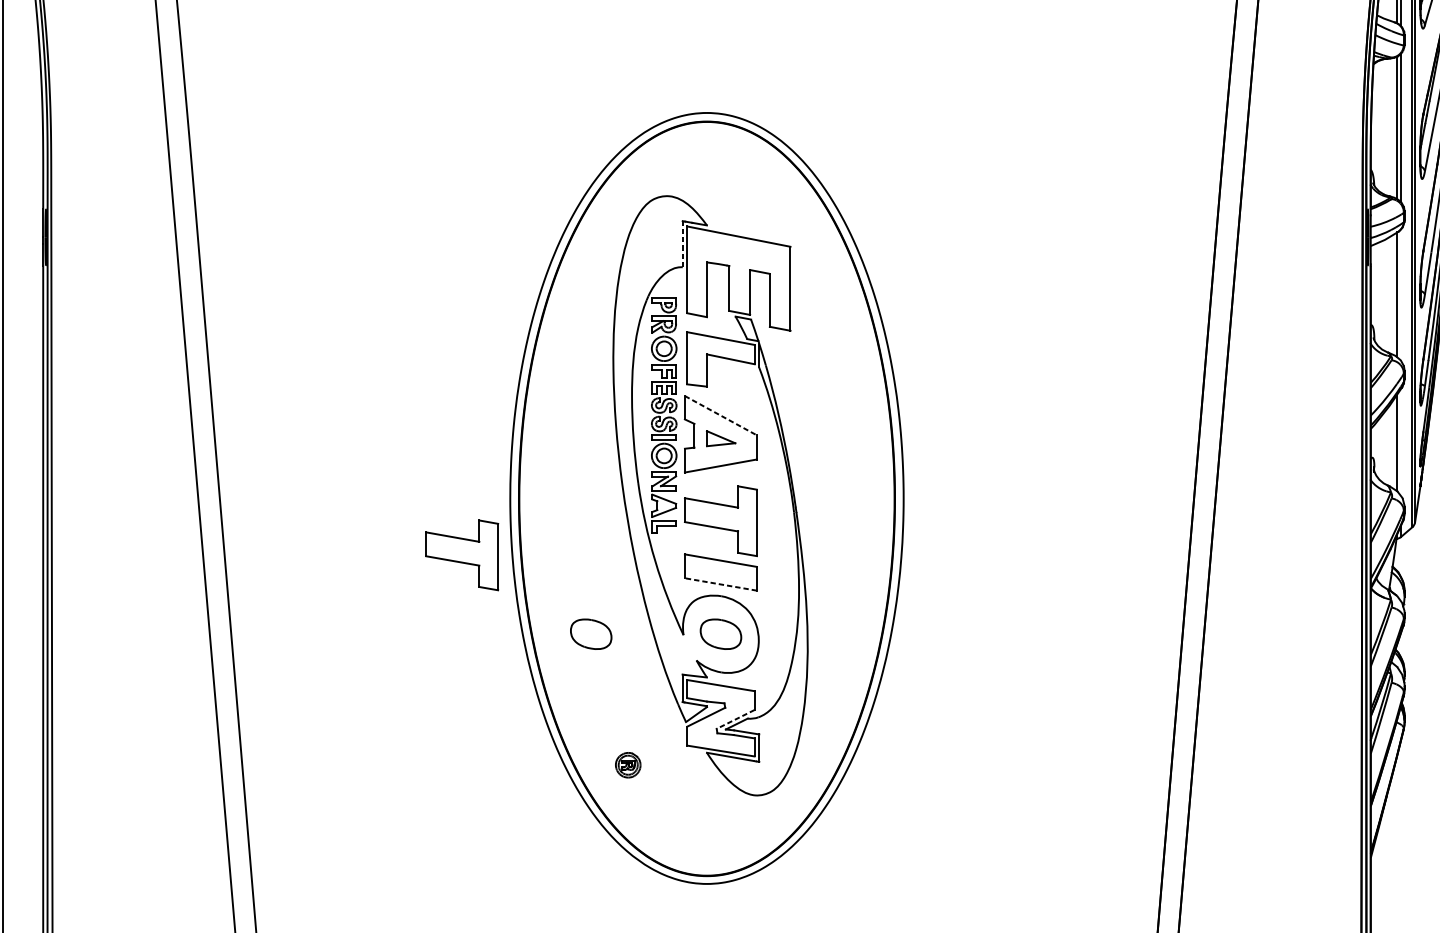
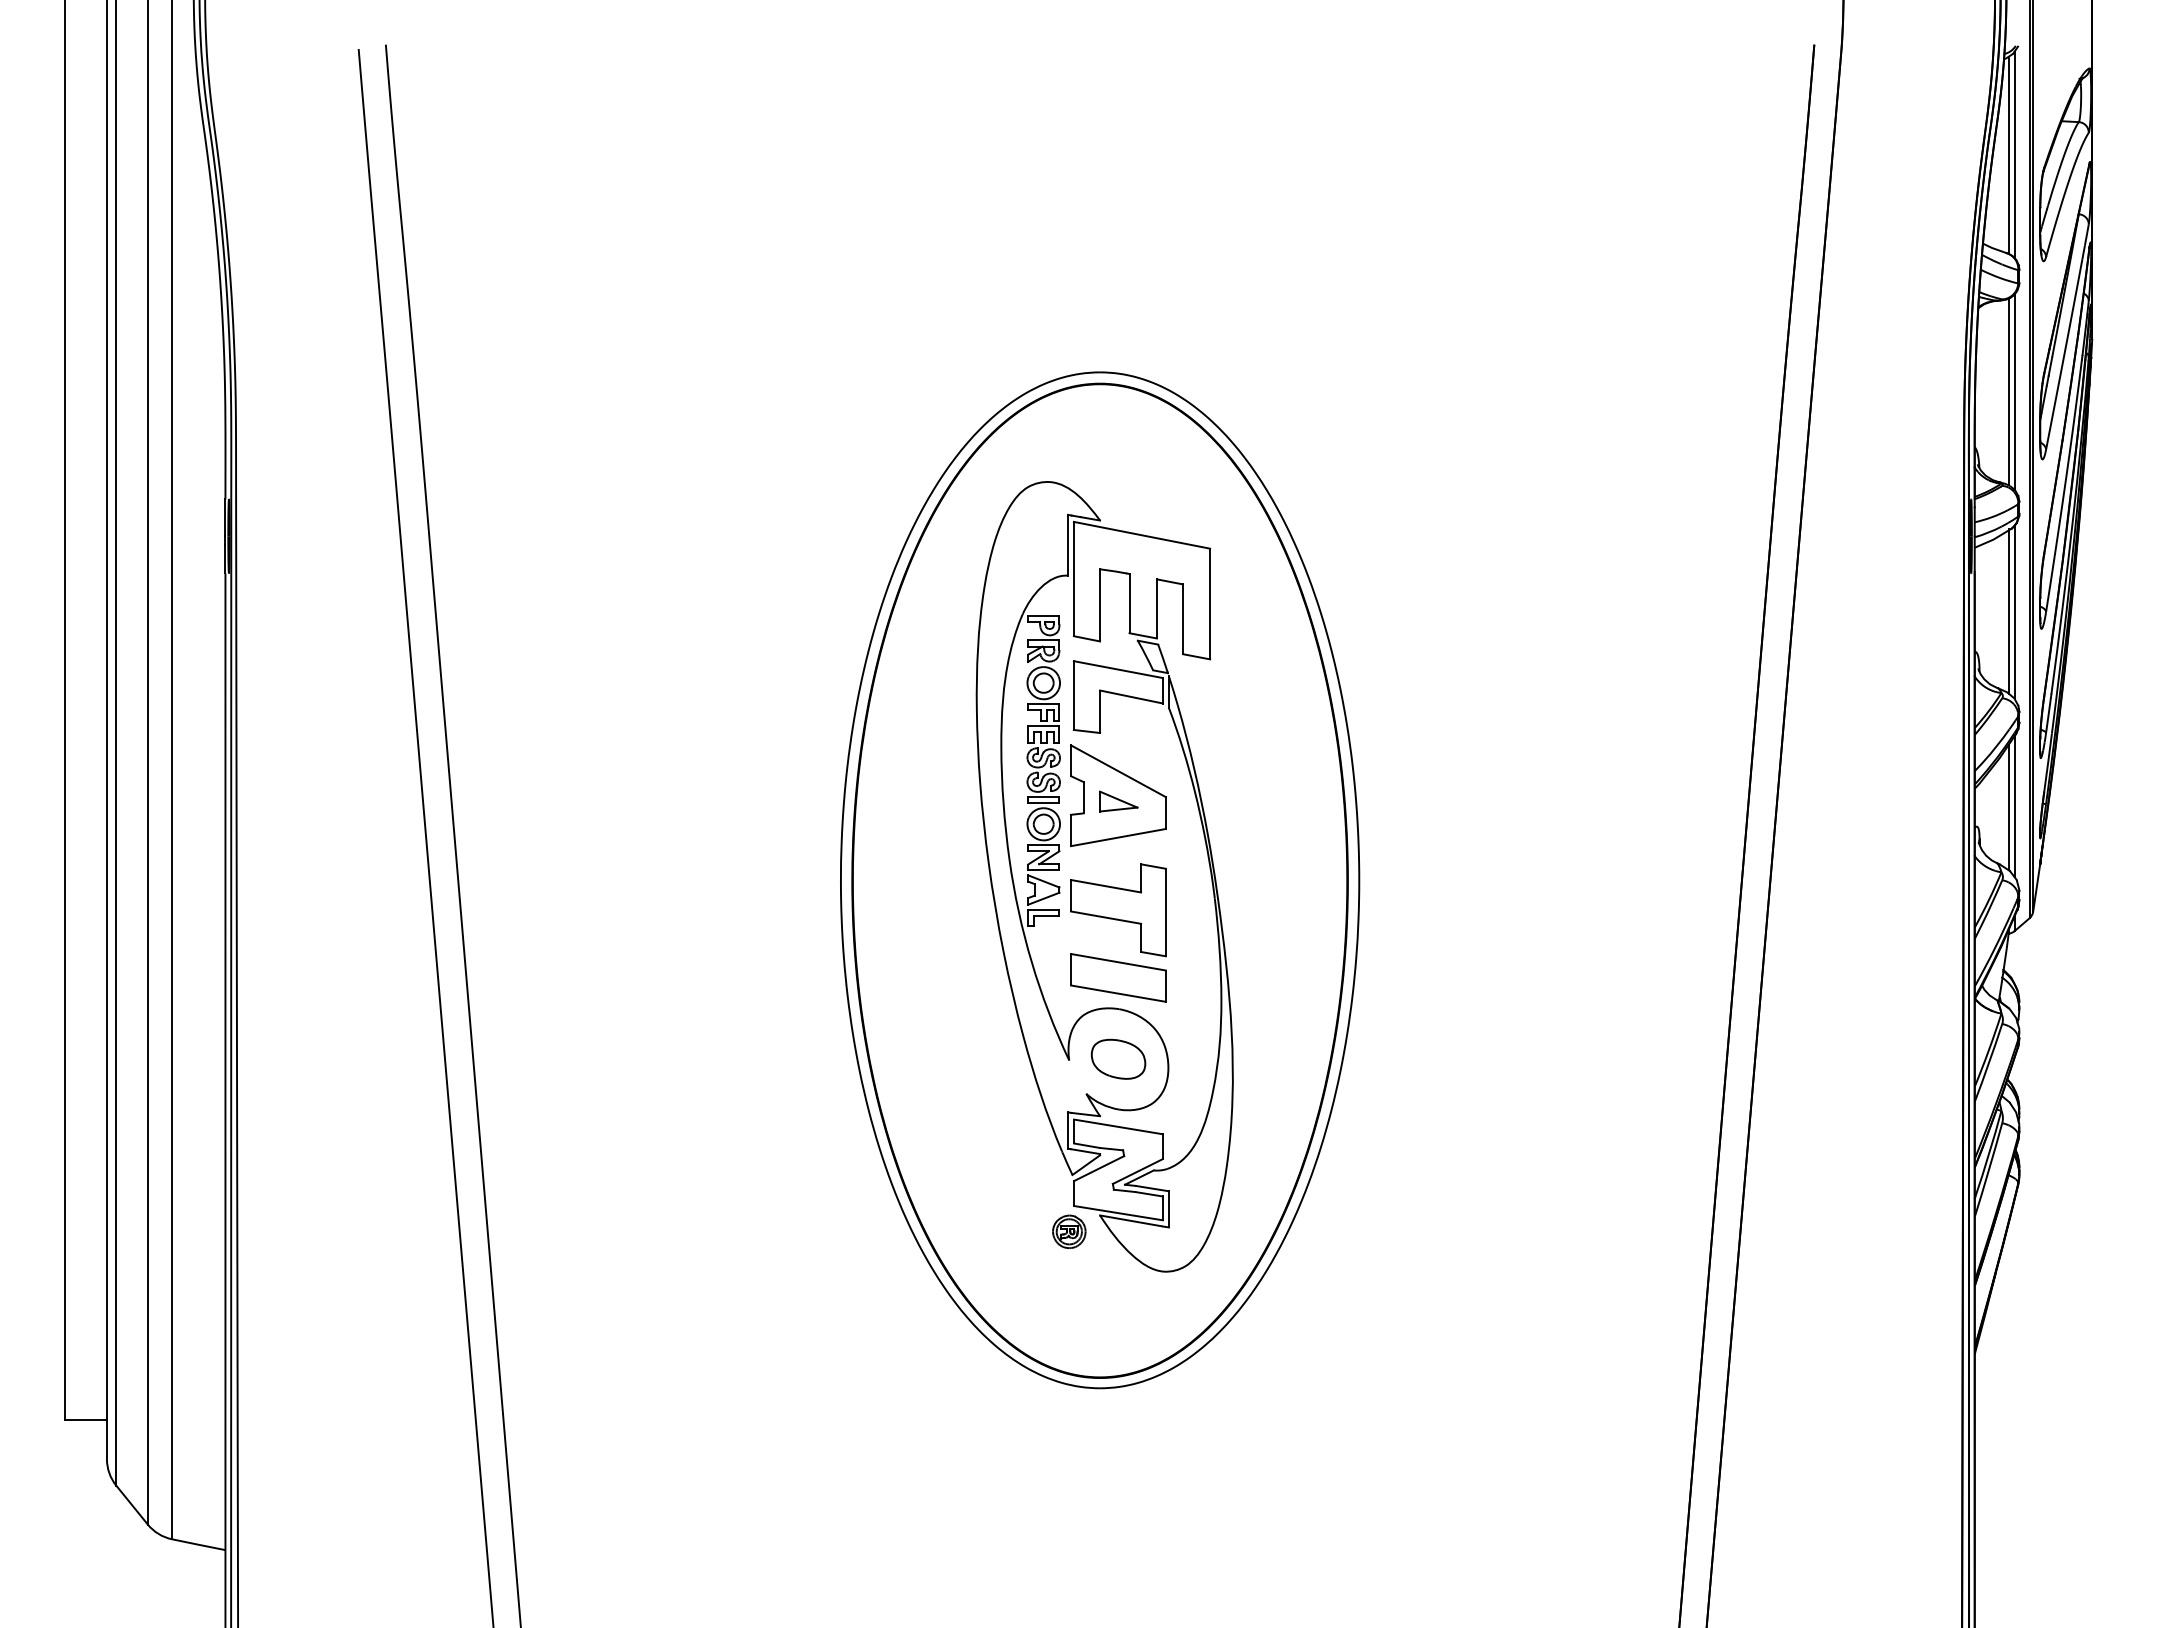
line: (683, 243) -> (1068, 544), dashed -> solid
line: (1400, 294) -> (2014, 611), added
line: (720, 415) -> (1118, 771), dashed -> solid
line: (1400, 442) -> (2014, 806), added
part: (462, 555) -> (777, 955), removed
line: (720, 584) -> (1117, 993), dashed -> solid
part: (591, 633) -> (947, 1058), removed
line: (735, 719) -> (1137, 1171), dashed -> solid
part: (628, 764) -> (1069, 1231), moved

